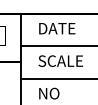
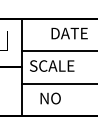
text: (57, 28) -> (69, 33), moved
text: (61, 60) -> (52, 65), moved

